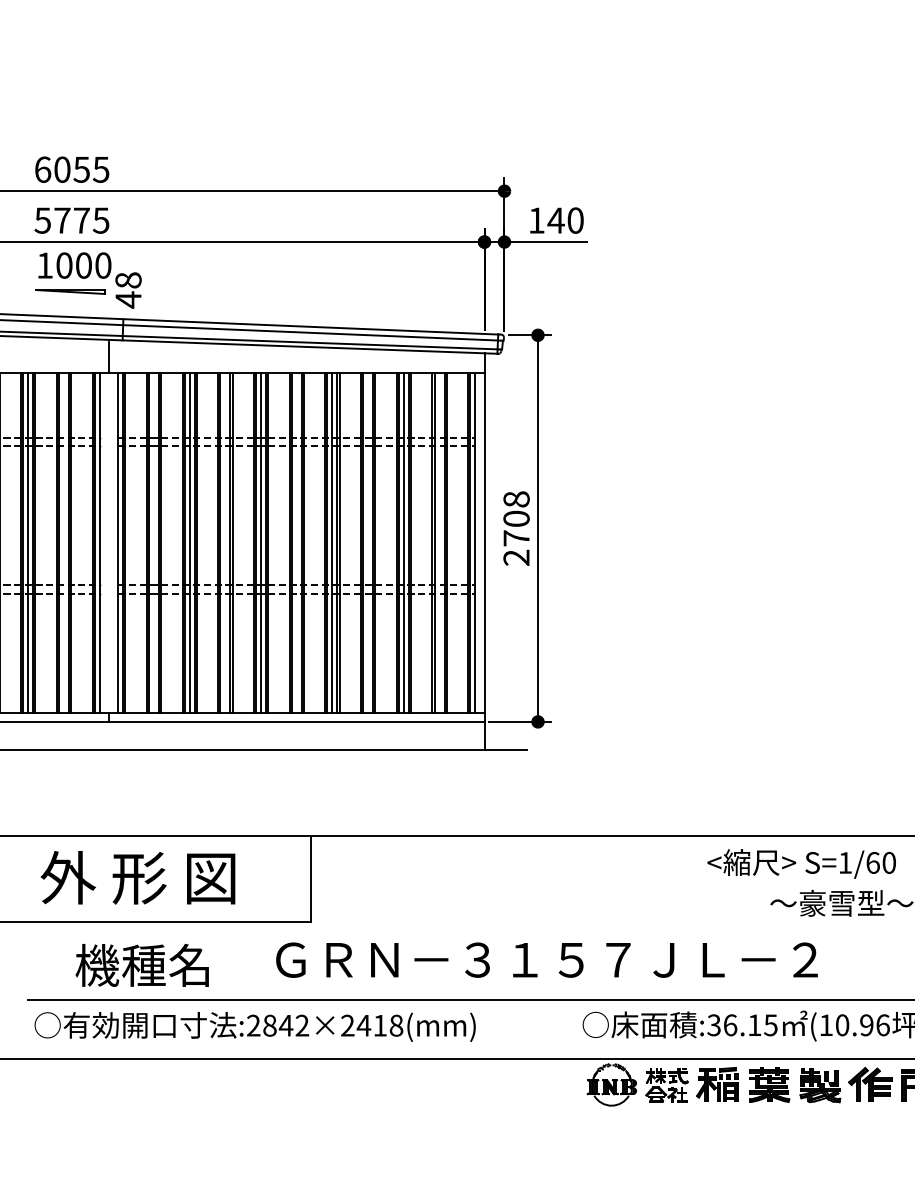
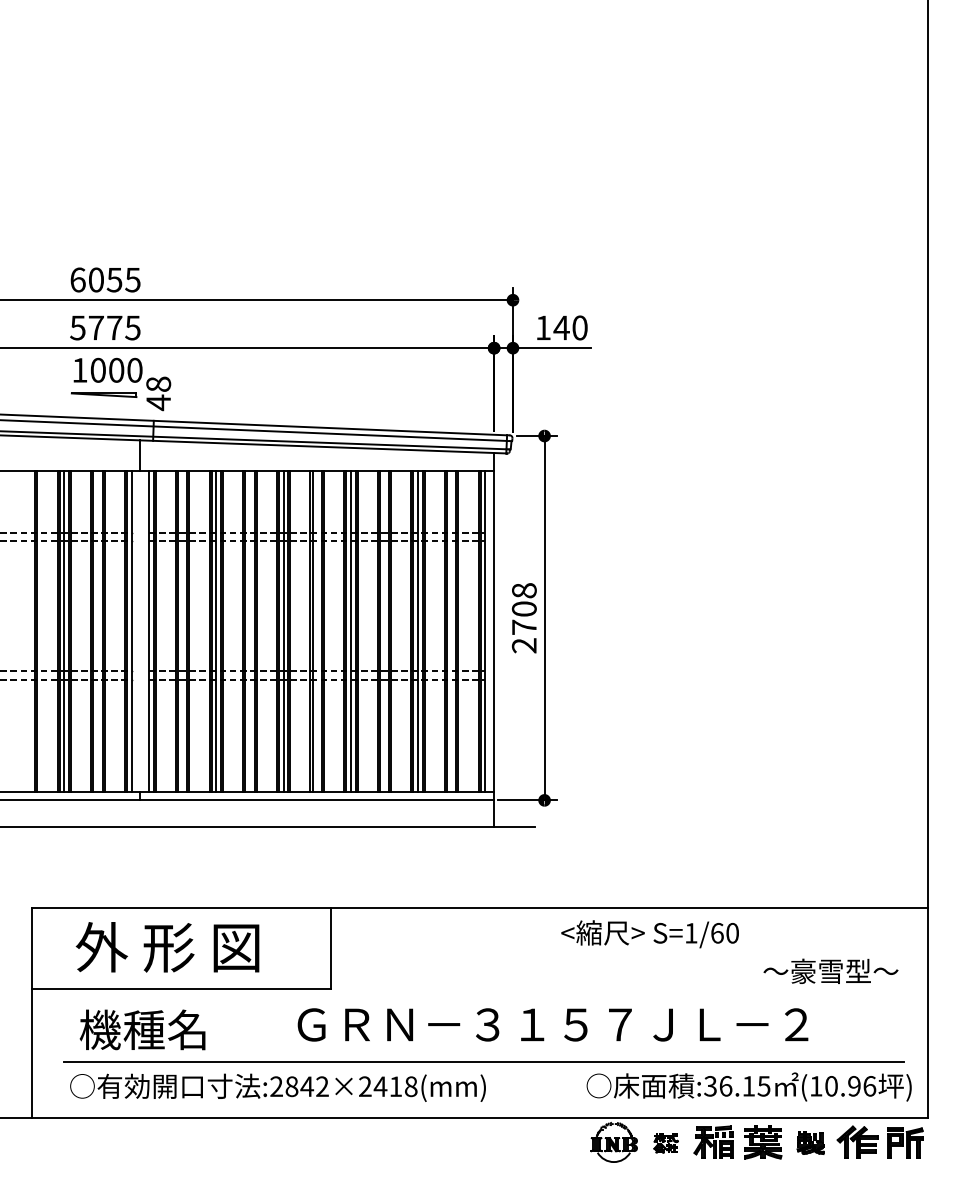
text: (801, 864) -> (649, 934), moved
text: (142, 965) -> (142, 1029), moved
part: (820, 1084) -> (810, 1142), size x0.7
part: (666, 1085) -> (665, 1143), size x0.6

